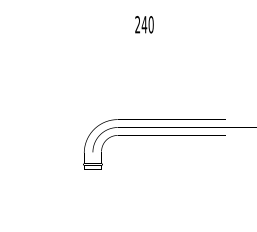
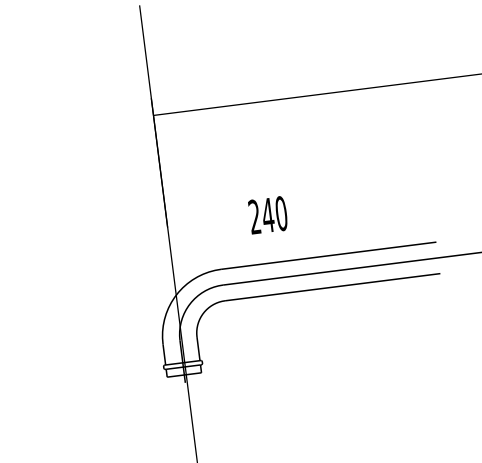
text: (144, 24) -> (268, 214), moved

